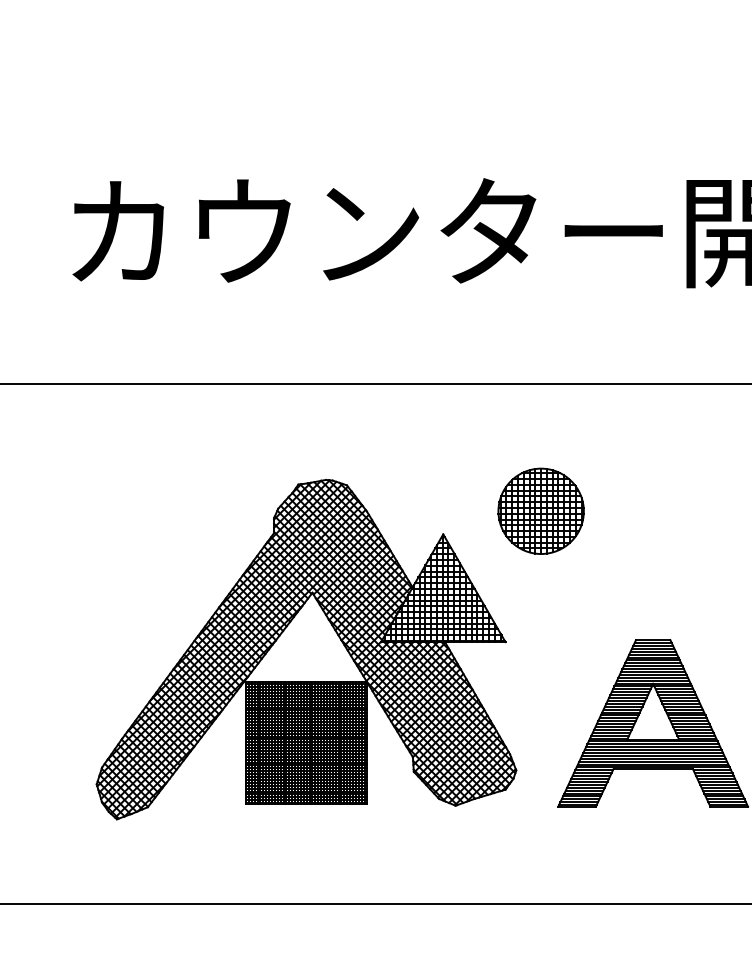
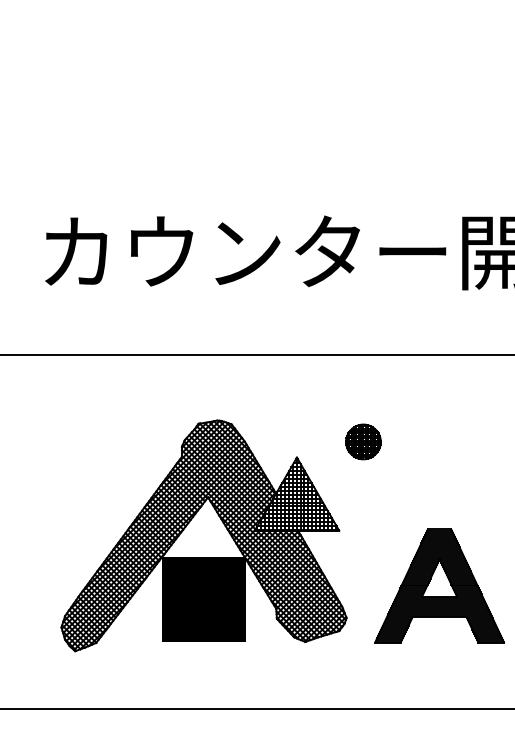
part: (541, 510) -> (363, 441), size x0.6

